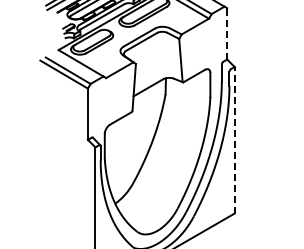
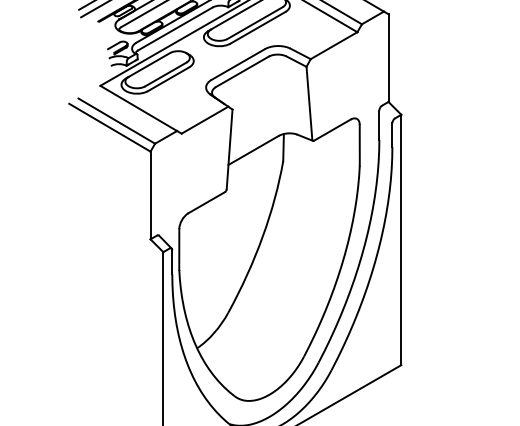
line: (227, 33) -> (389, 57), dashed -> solid
line: (234, 139) -> (401, 238), dashed -> solid

